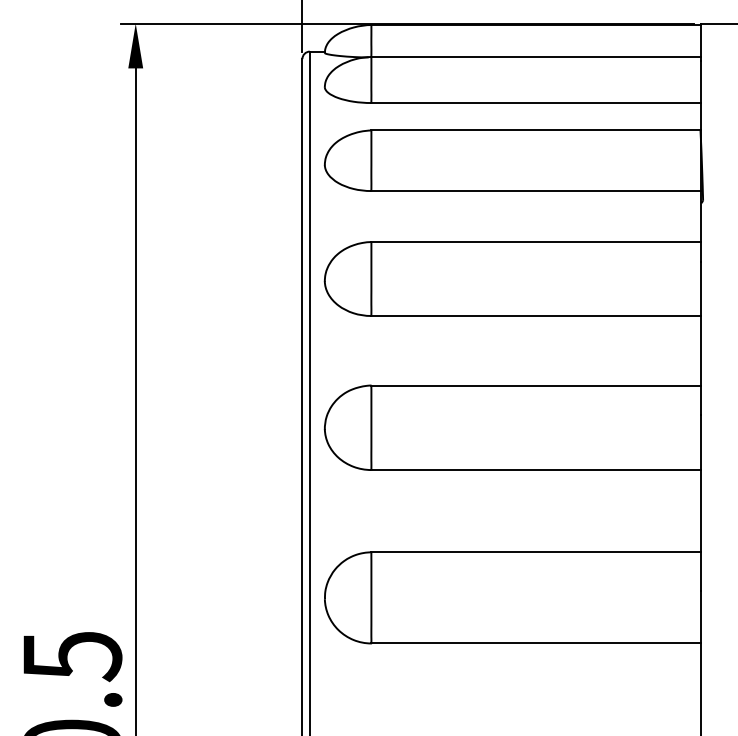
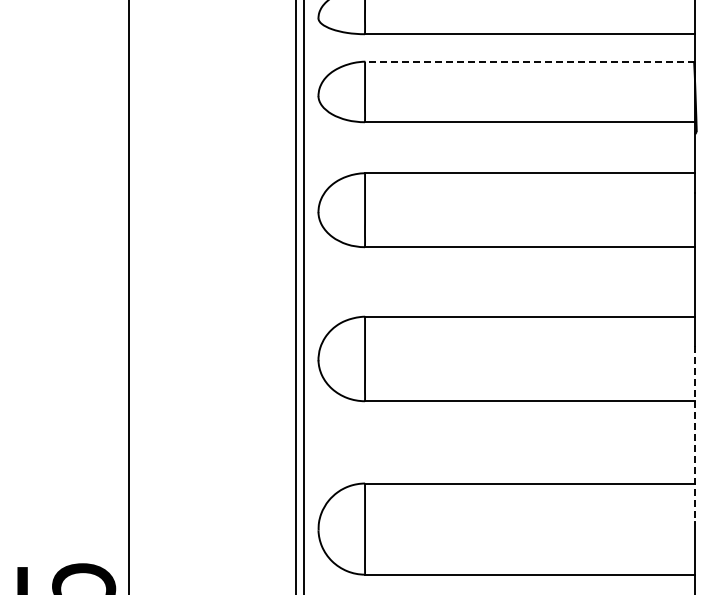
line: (535, 130) -> (529, 61), solid -> dashed
line: (701, 503) -> (695, 434), solid -> dashed

